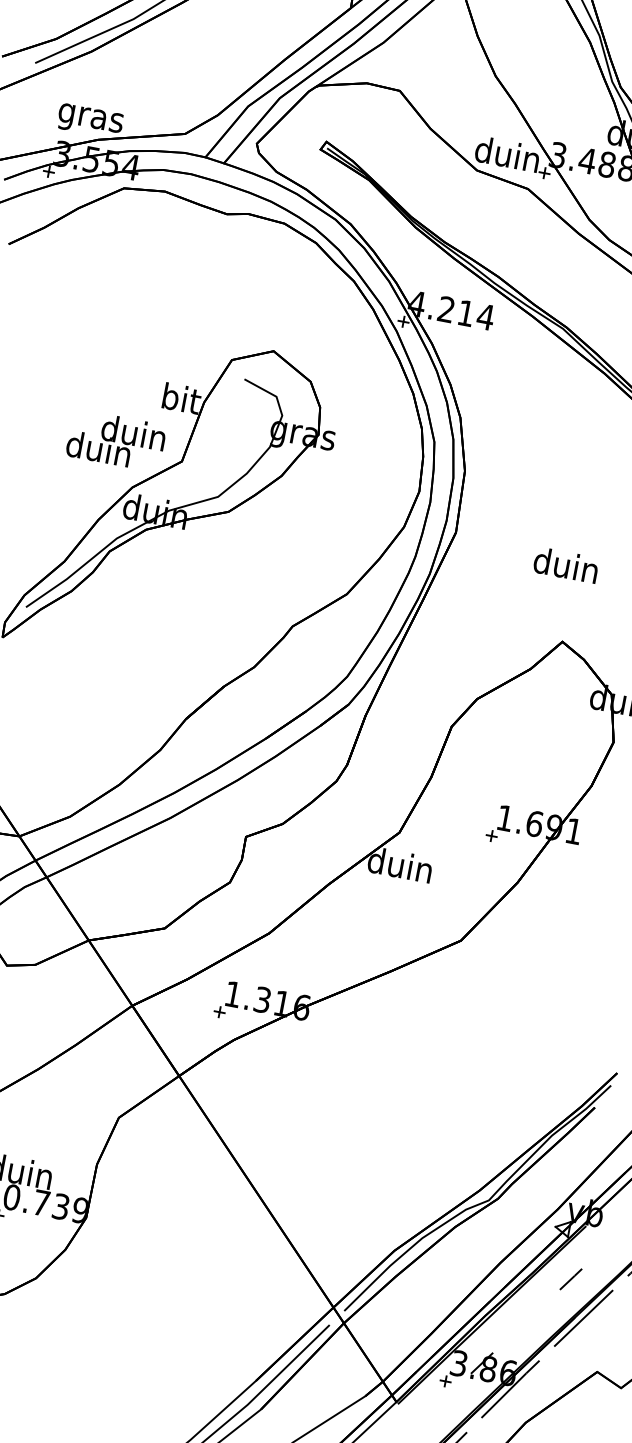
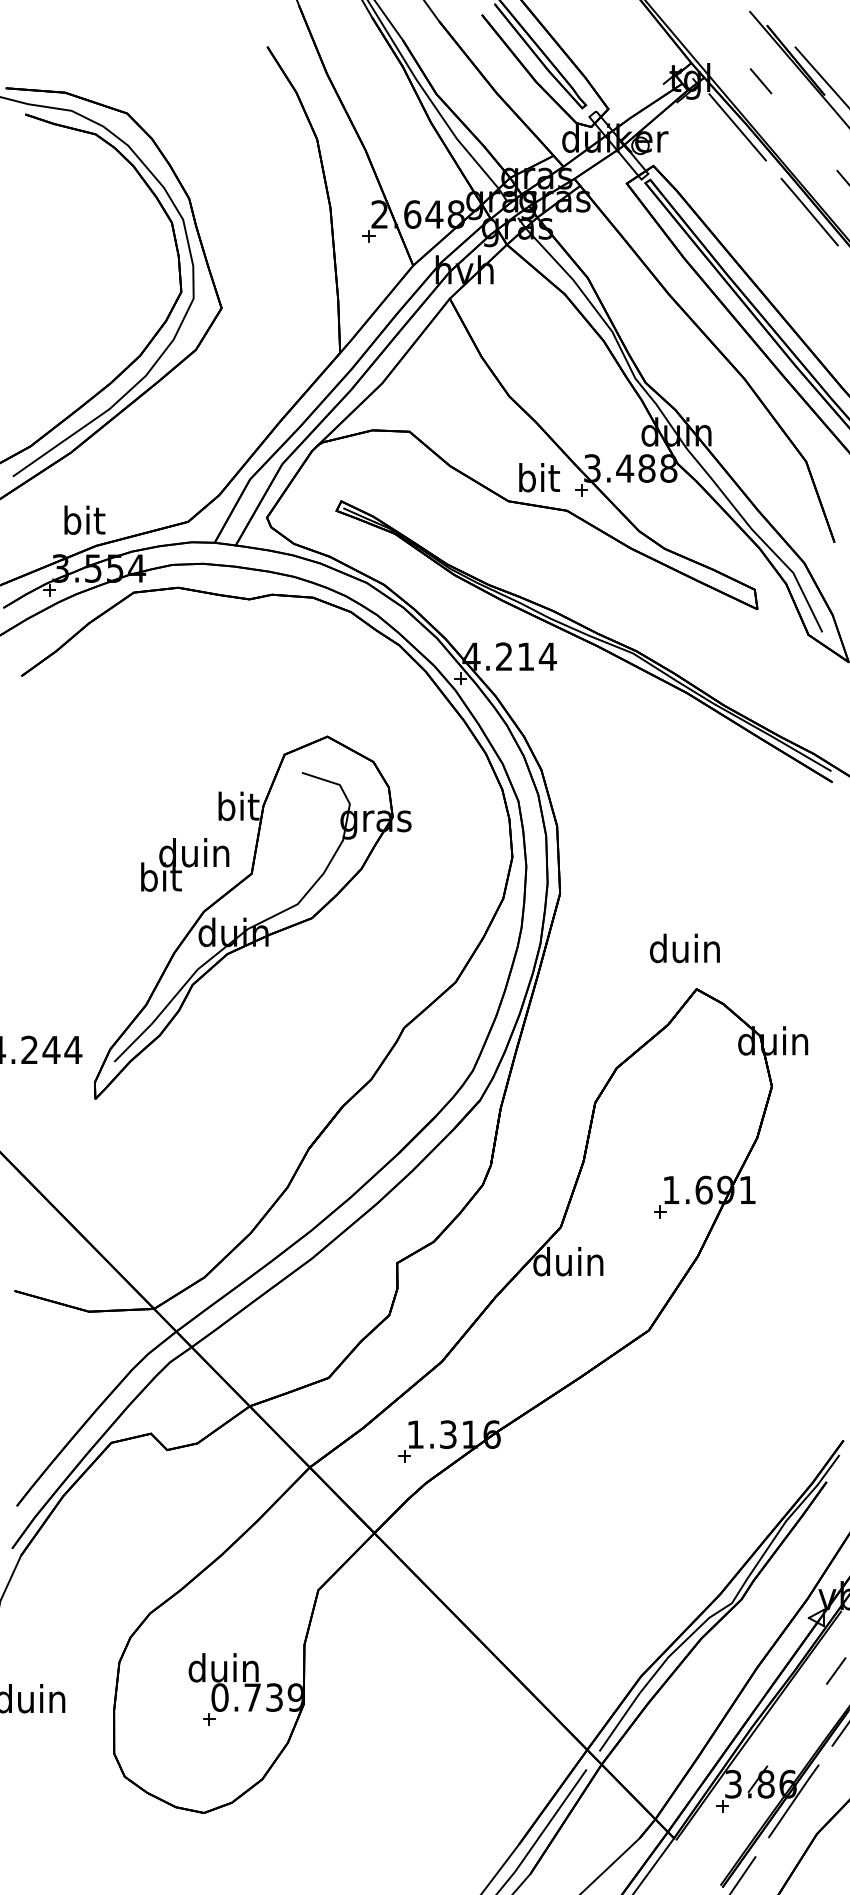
text: (90, 117) -> (83, 523), gras -> bit
text: (507, 154) -> (537, 477), duin -> bit
text: (98, 448) -> (159, 876), duin -> bit
text: (565, 565) -> (684, 948), moved

